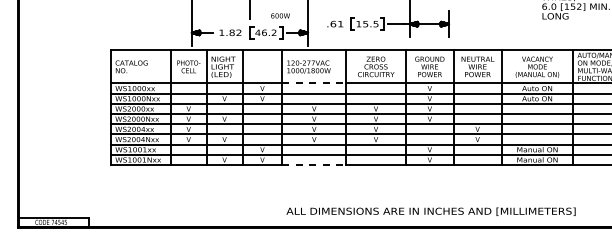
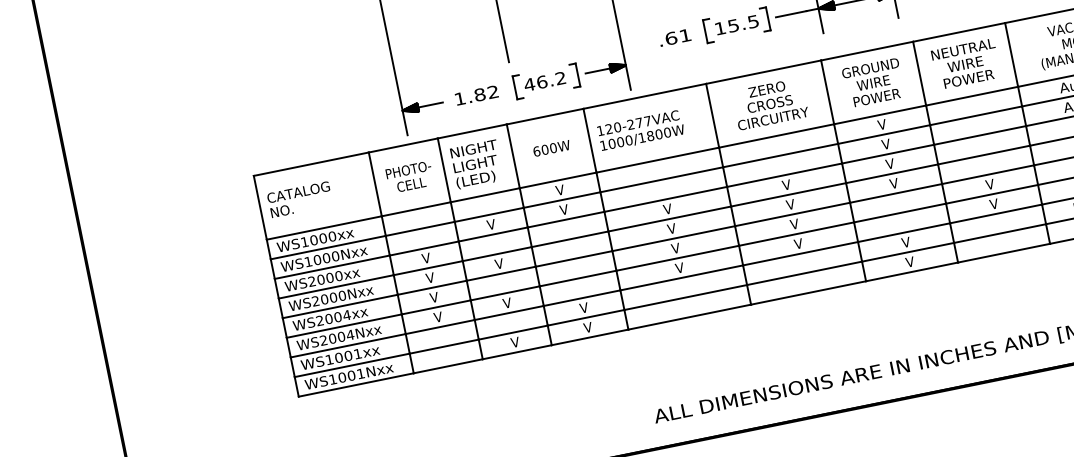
text: (280, 15) -> (551, 147), moved
line: (314, 83) -> (658, 160), dashed -> solid
line: (314, 165) -> (690, 317), dashed -> solid

